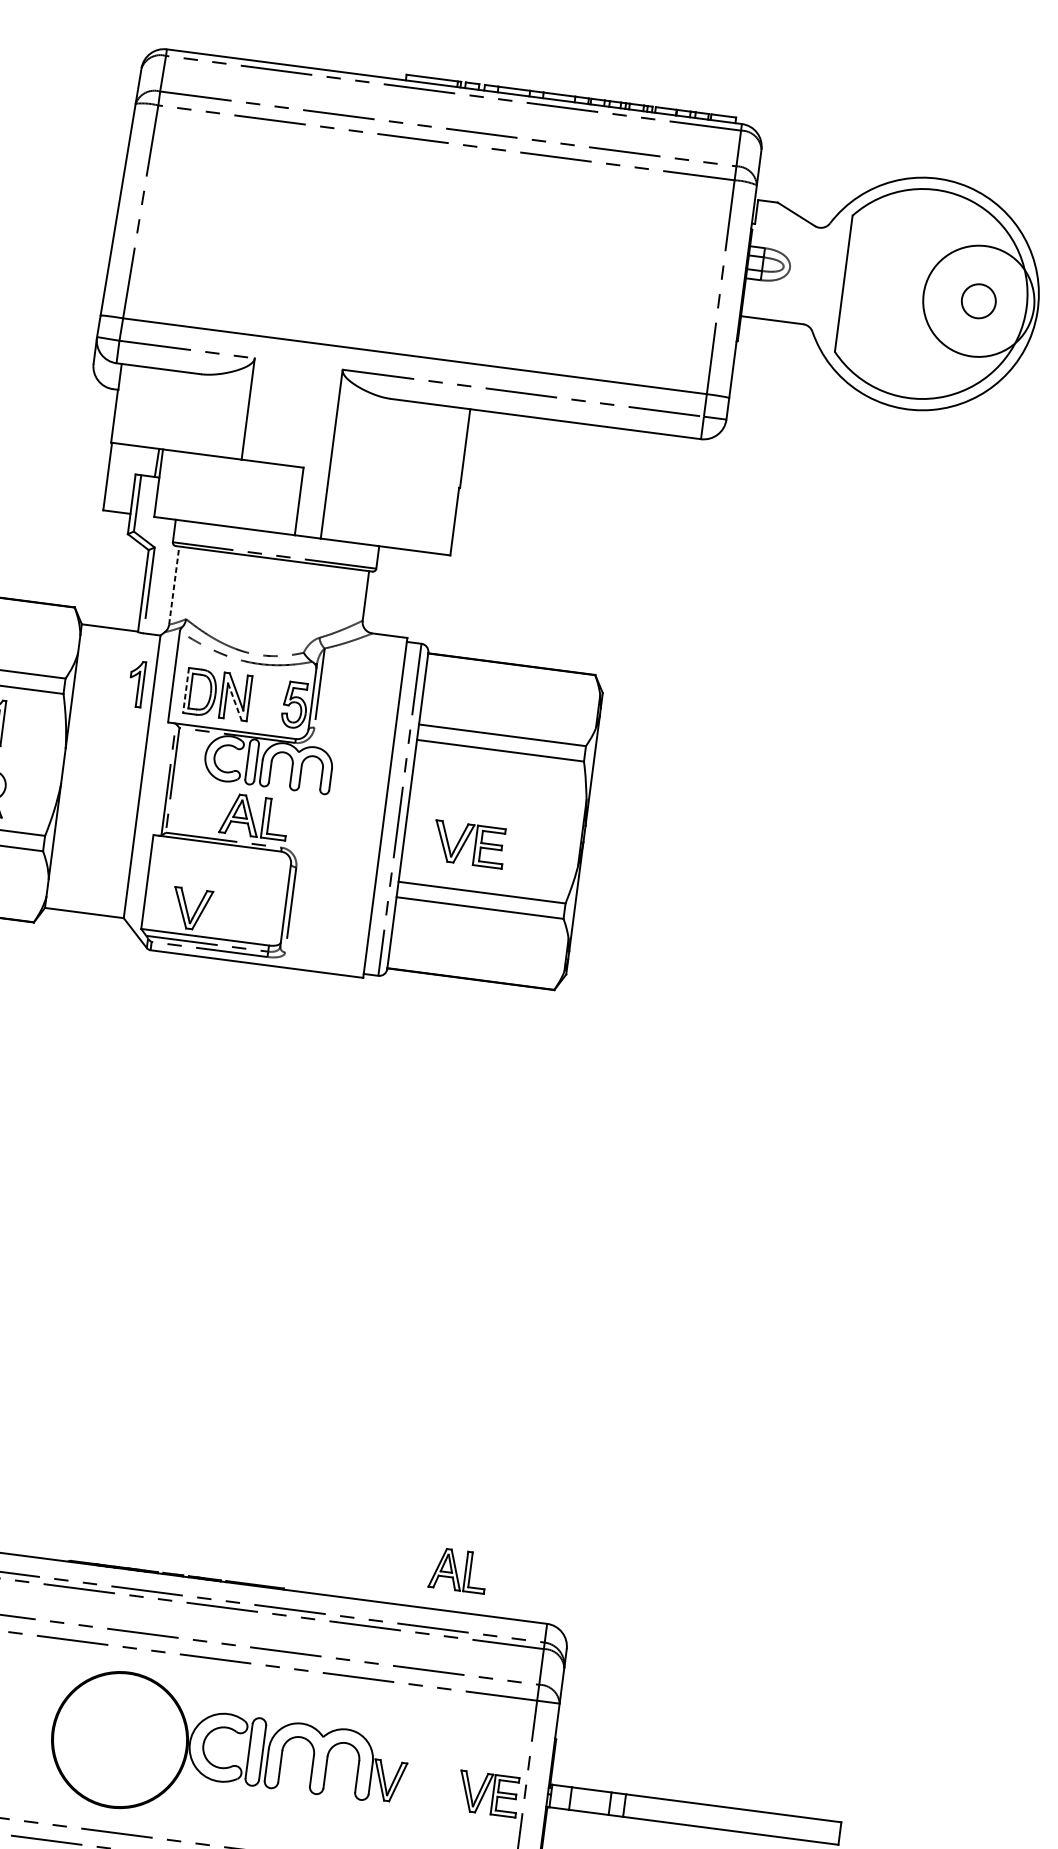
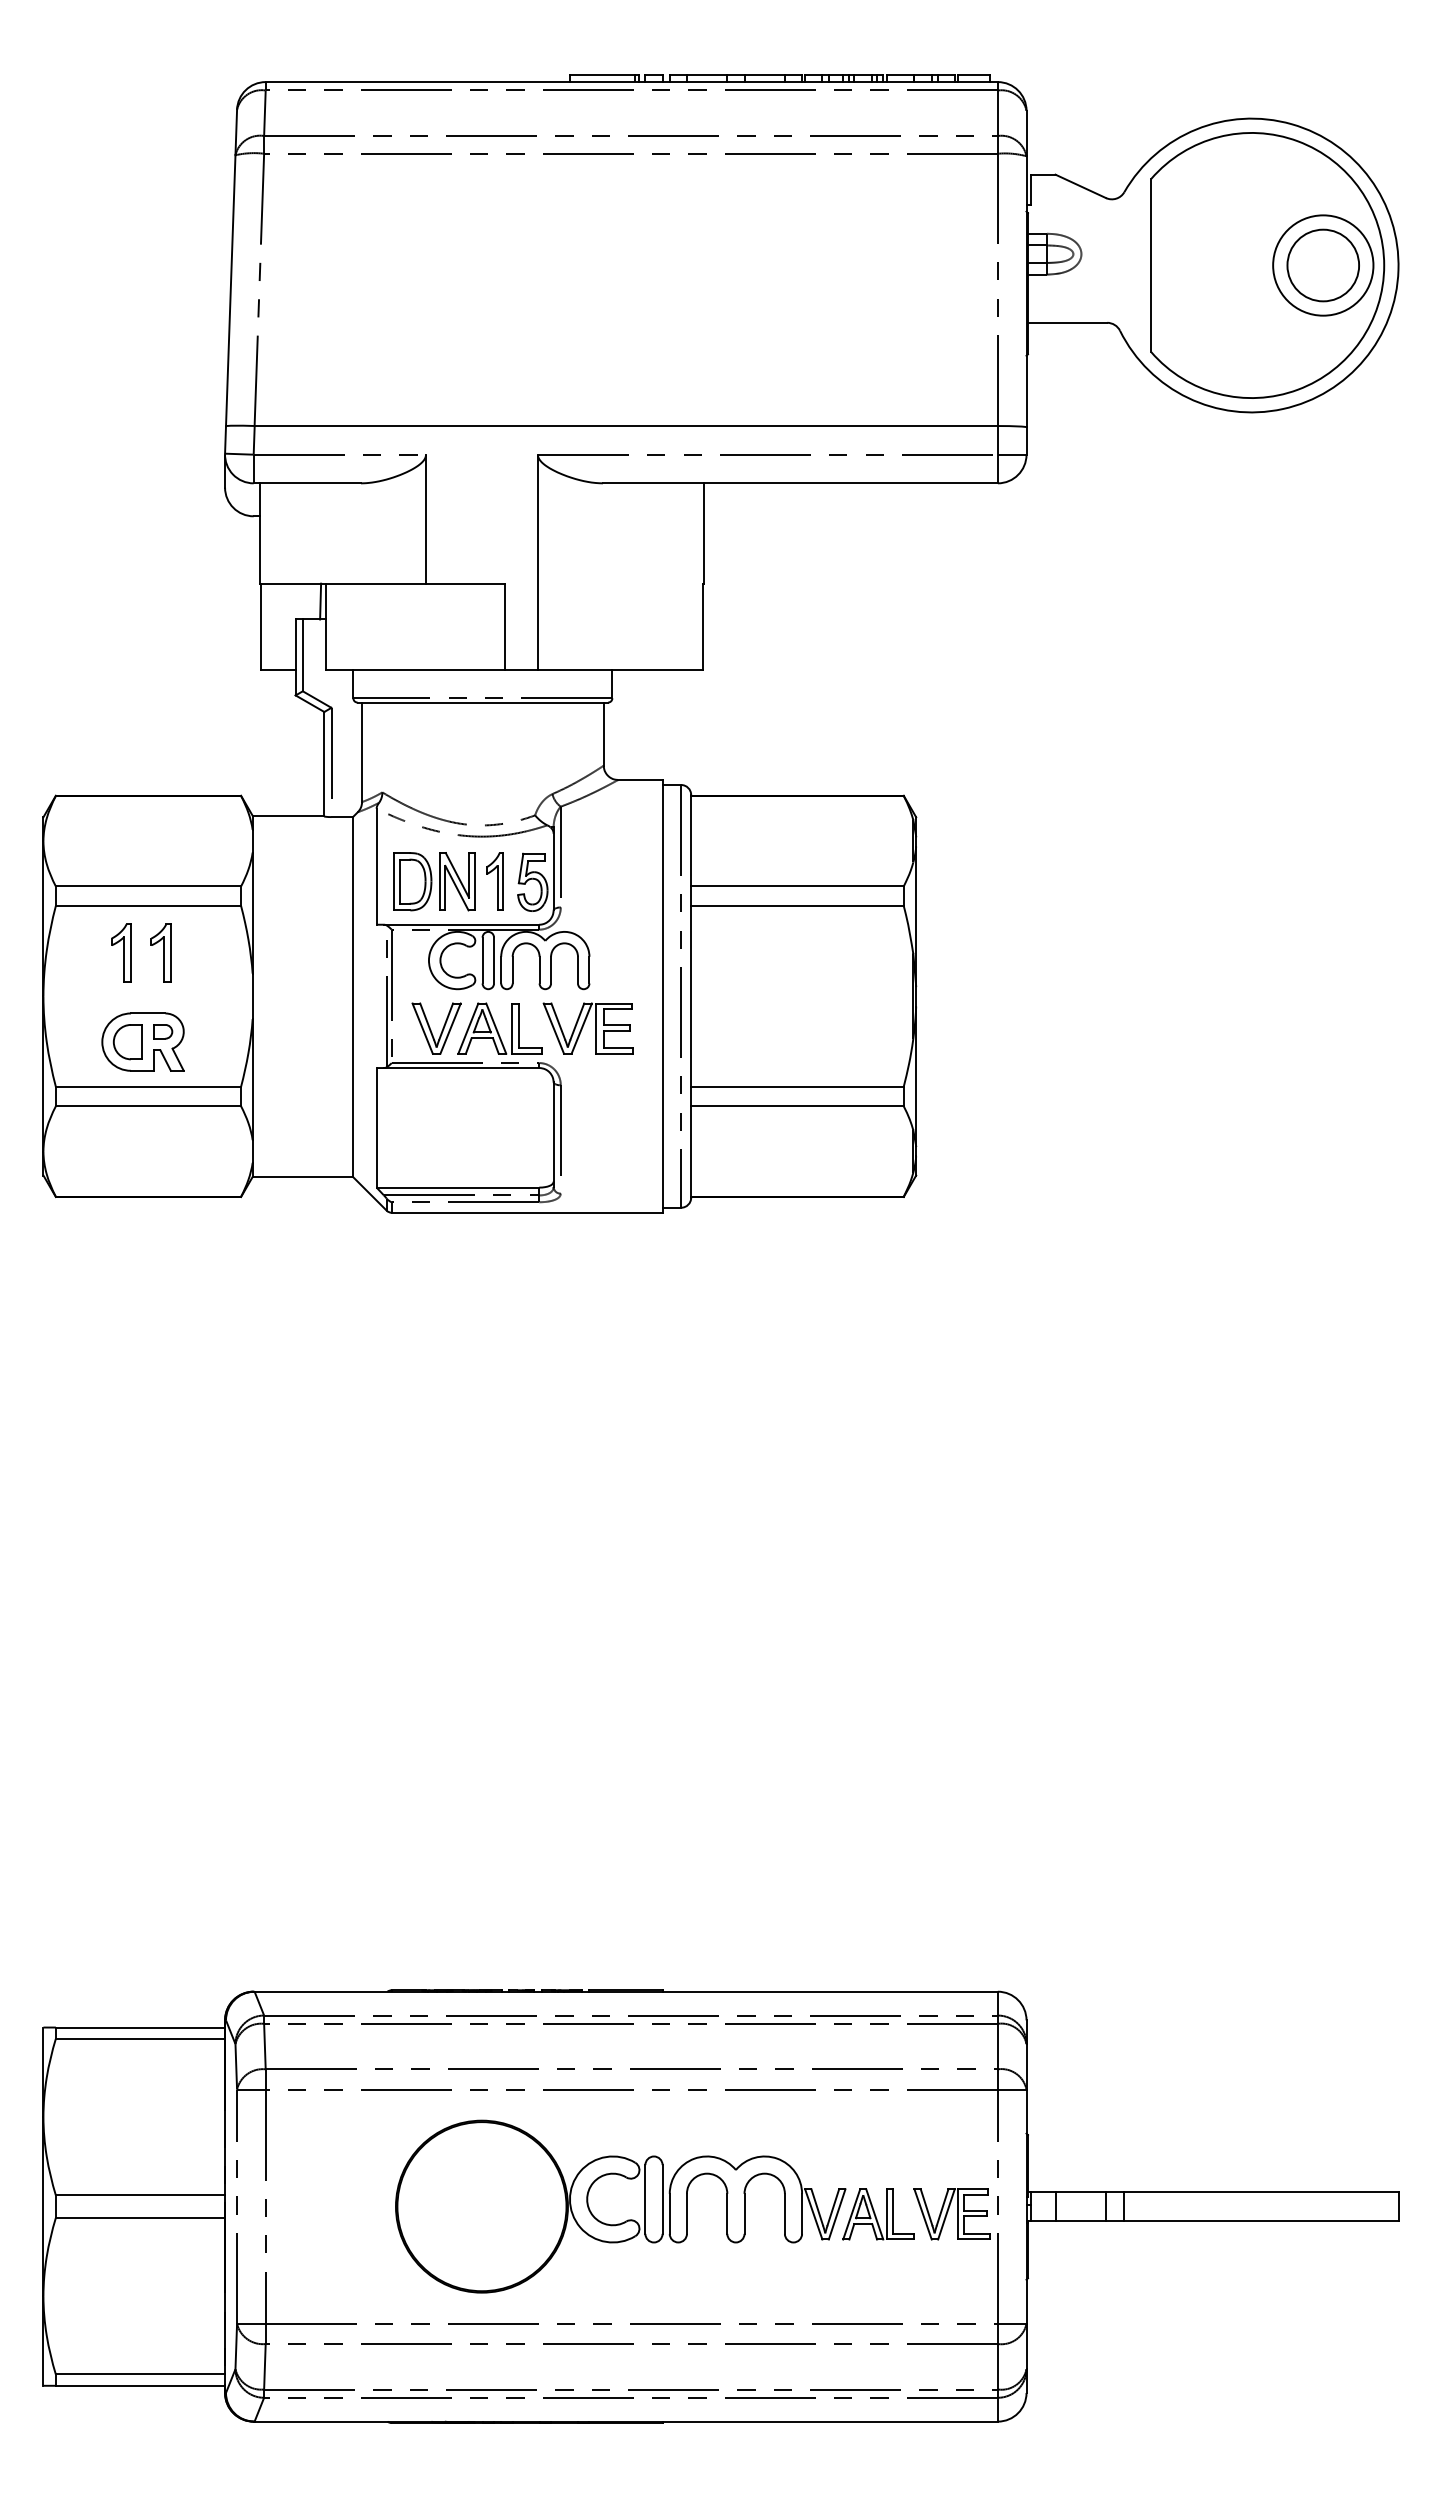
circle: (978, 301) -> (1323, 265), size x0.71
circle: (978, 301) -> (1323, 265), size x1.67
line: (174, 585) -> (362, 752), dashed -> solid
part: (136, 683) -> (494, 881), moved
line: (185, 690) -> (393, 881), dashed -> solid
line: (235, 702) -> (457, 888), dashed -> solid
part: (468, 844) -> (587, 1028), moved
part: (191, 909) -> (436, 1028), moved
part: (458, 1570) -> (878, 2214), moved

